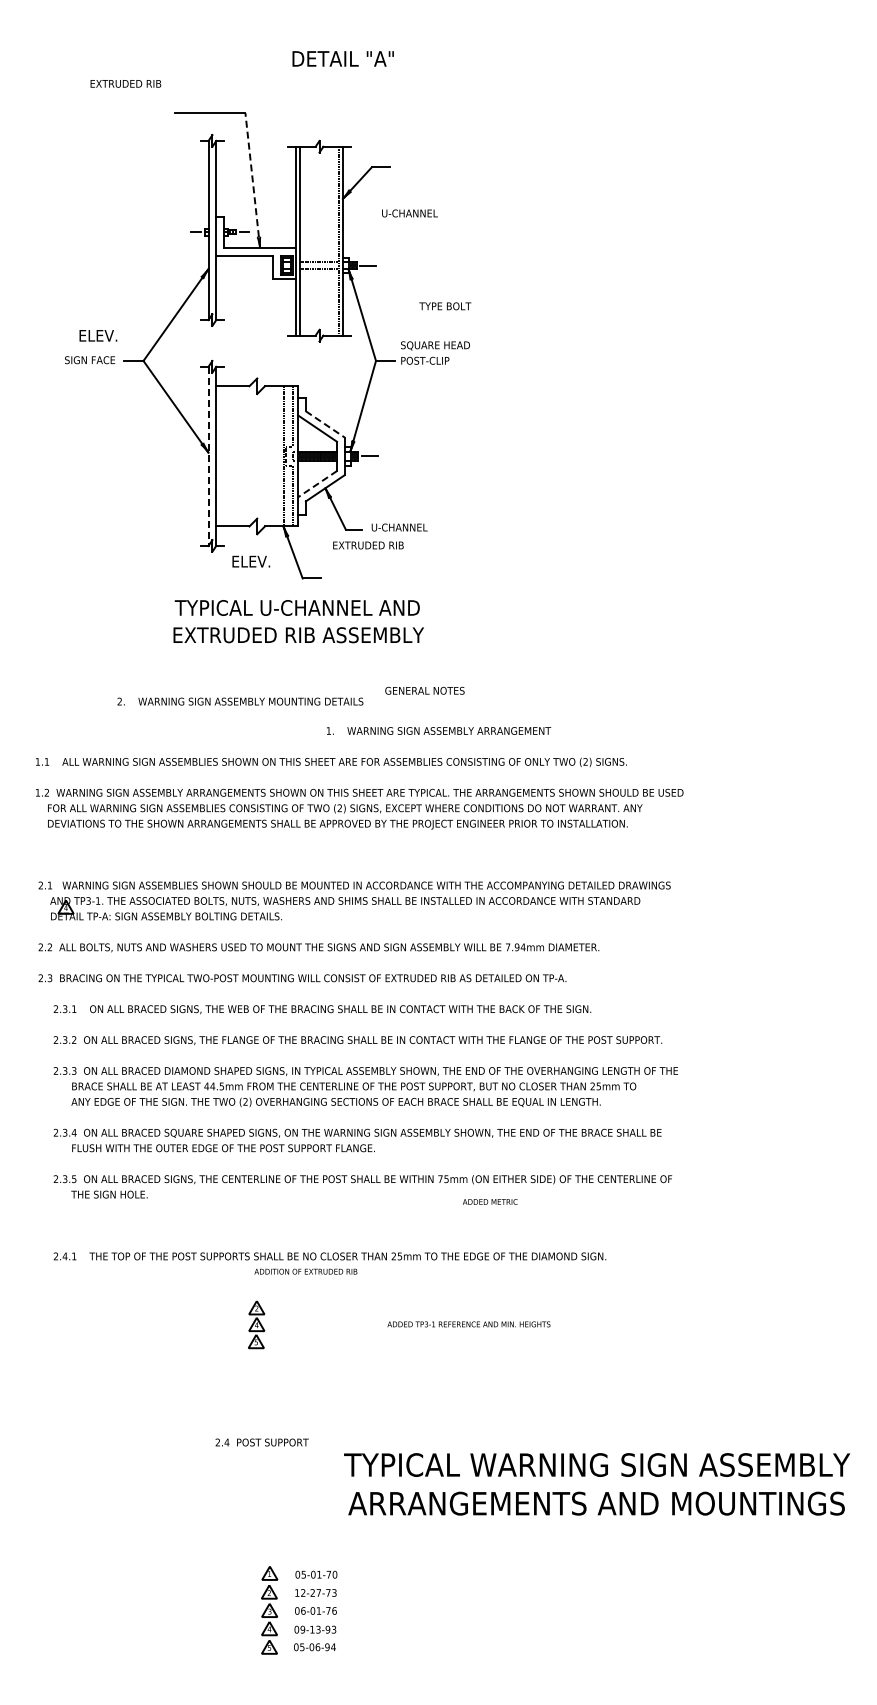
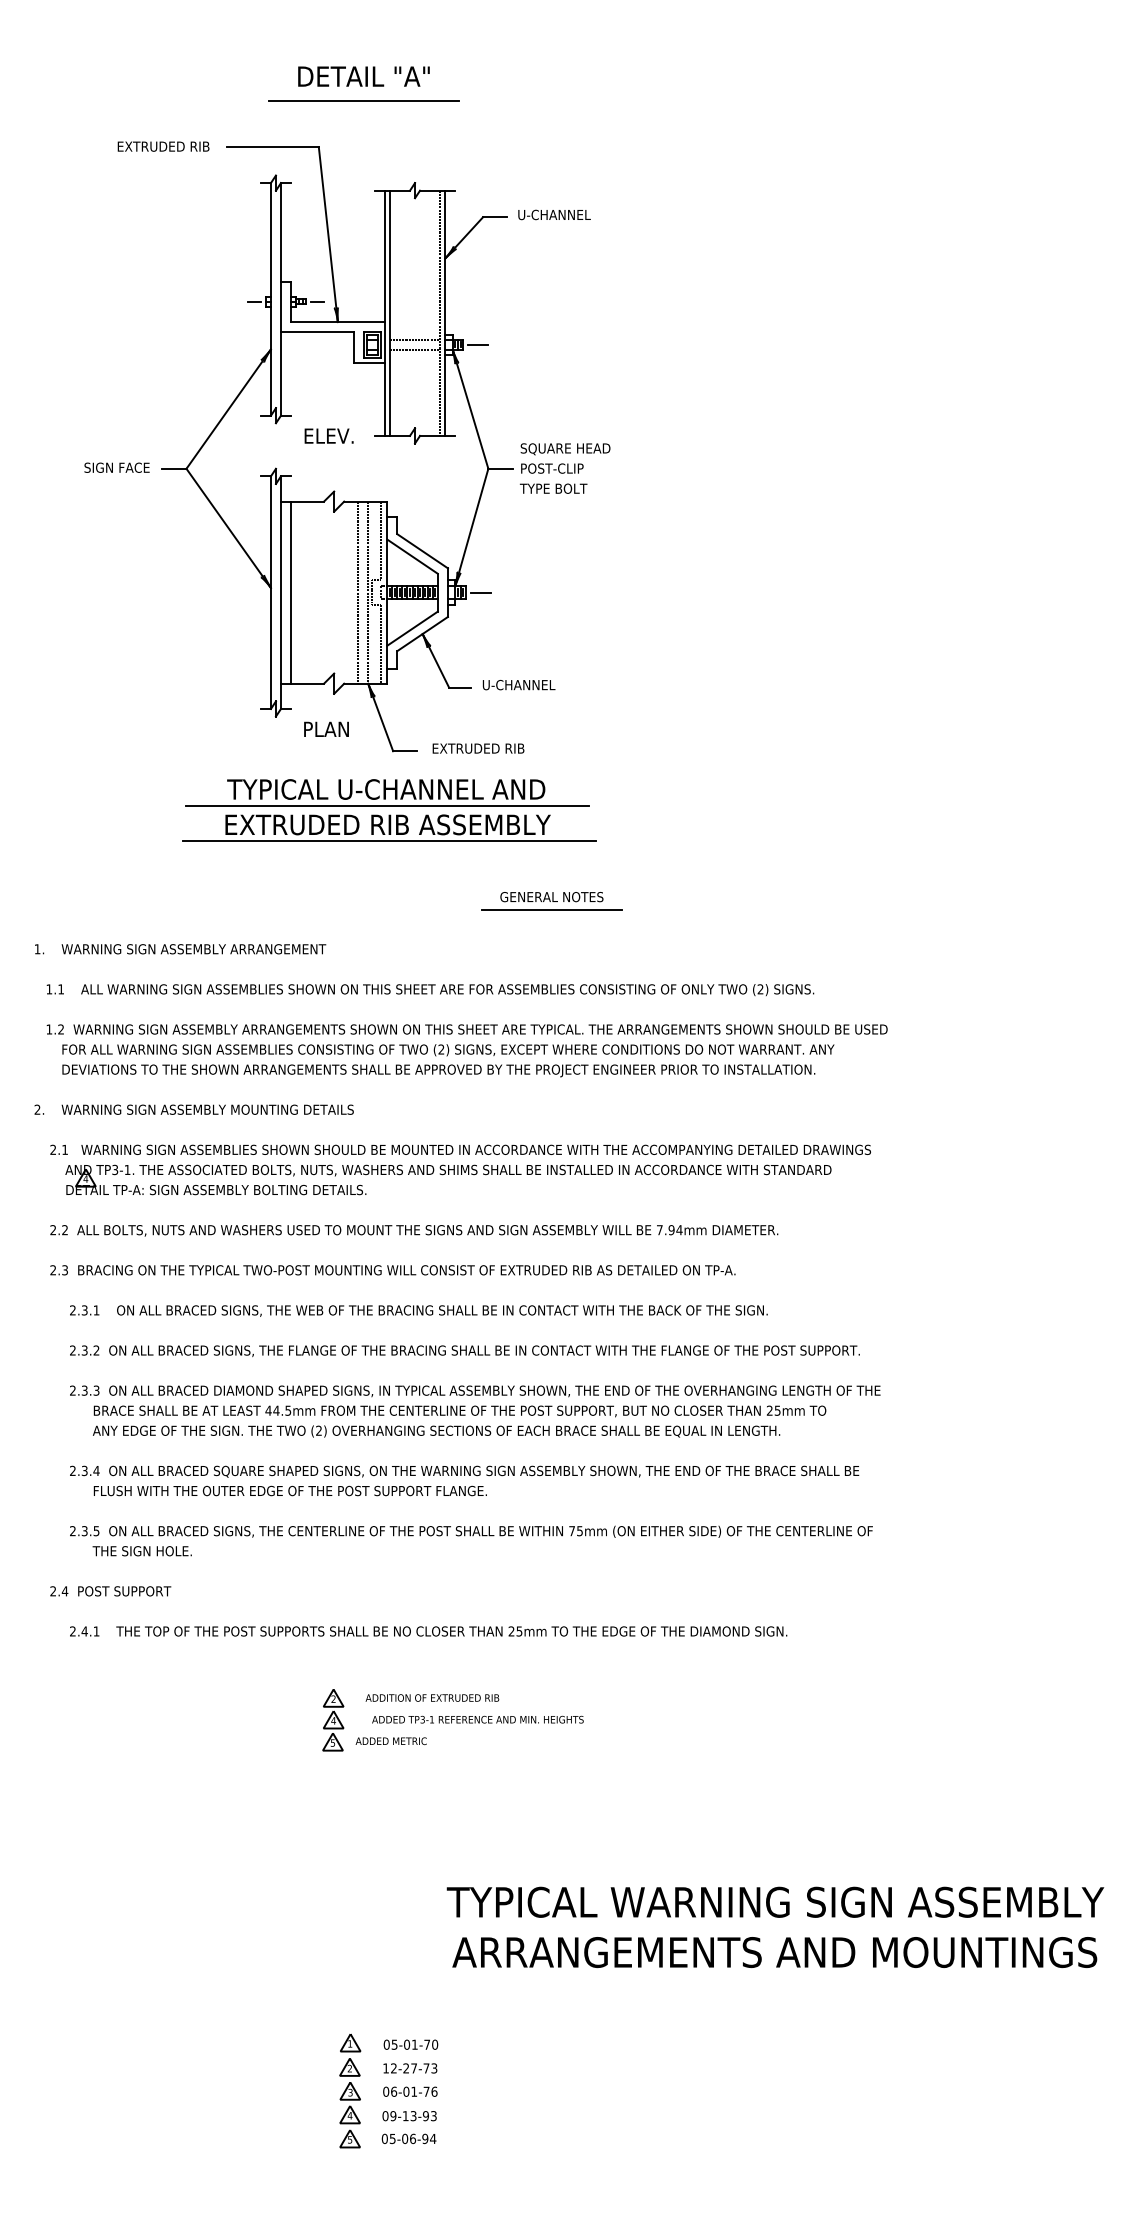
text: (342, 58) -> (363, 76), moved
line: (279, 77) -> (363, 100), added
text: (125, 83) -> (163, 146), moved
line: (252, 180) -> (327, 234), dashed -> solid
text: (409, 213) -> (553, 214), moved
text: (445, 306) -> (553, 488), moved
text: (98, 335) -> (329, 435), moved
line: (325, 424) -> (422, 551), dashed -> solid
line: (208, 456) -> (270, 592), dashed -> solid
line: (224, 456) -> (291, 592), added
line: (275, 456) -> (357, 592), added
line: (317, 484) -> (412, 629), dashed -> solid
text: (368, 545) -> (478, 748), moved
text: (251, 561) -> (326, 729), ELEV. -> PLAN
line: (297, 620) -> (386, 805), added
line: (299, 647) -> (389, 840), added
line: (424, 700) -> (551, 909), added
text: (240, 701) -> (194, 1109), moved
text: (439, 730) -> (181, 948), moved
text: (490, 1201) -> (391, 1740), moved
text: (305, 1271) -> (431, 1697), moved
text: (468, 1324) -> (477, 1719), moved
text: (261, 1442) -> (109, 1591), moved

